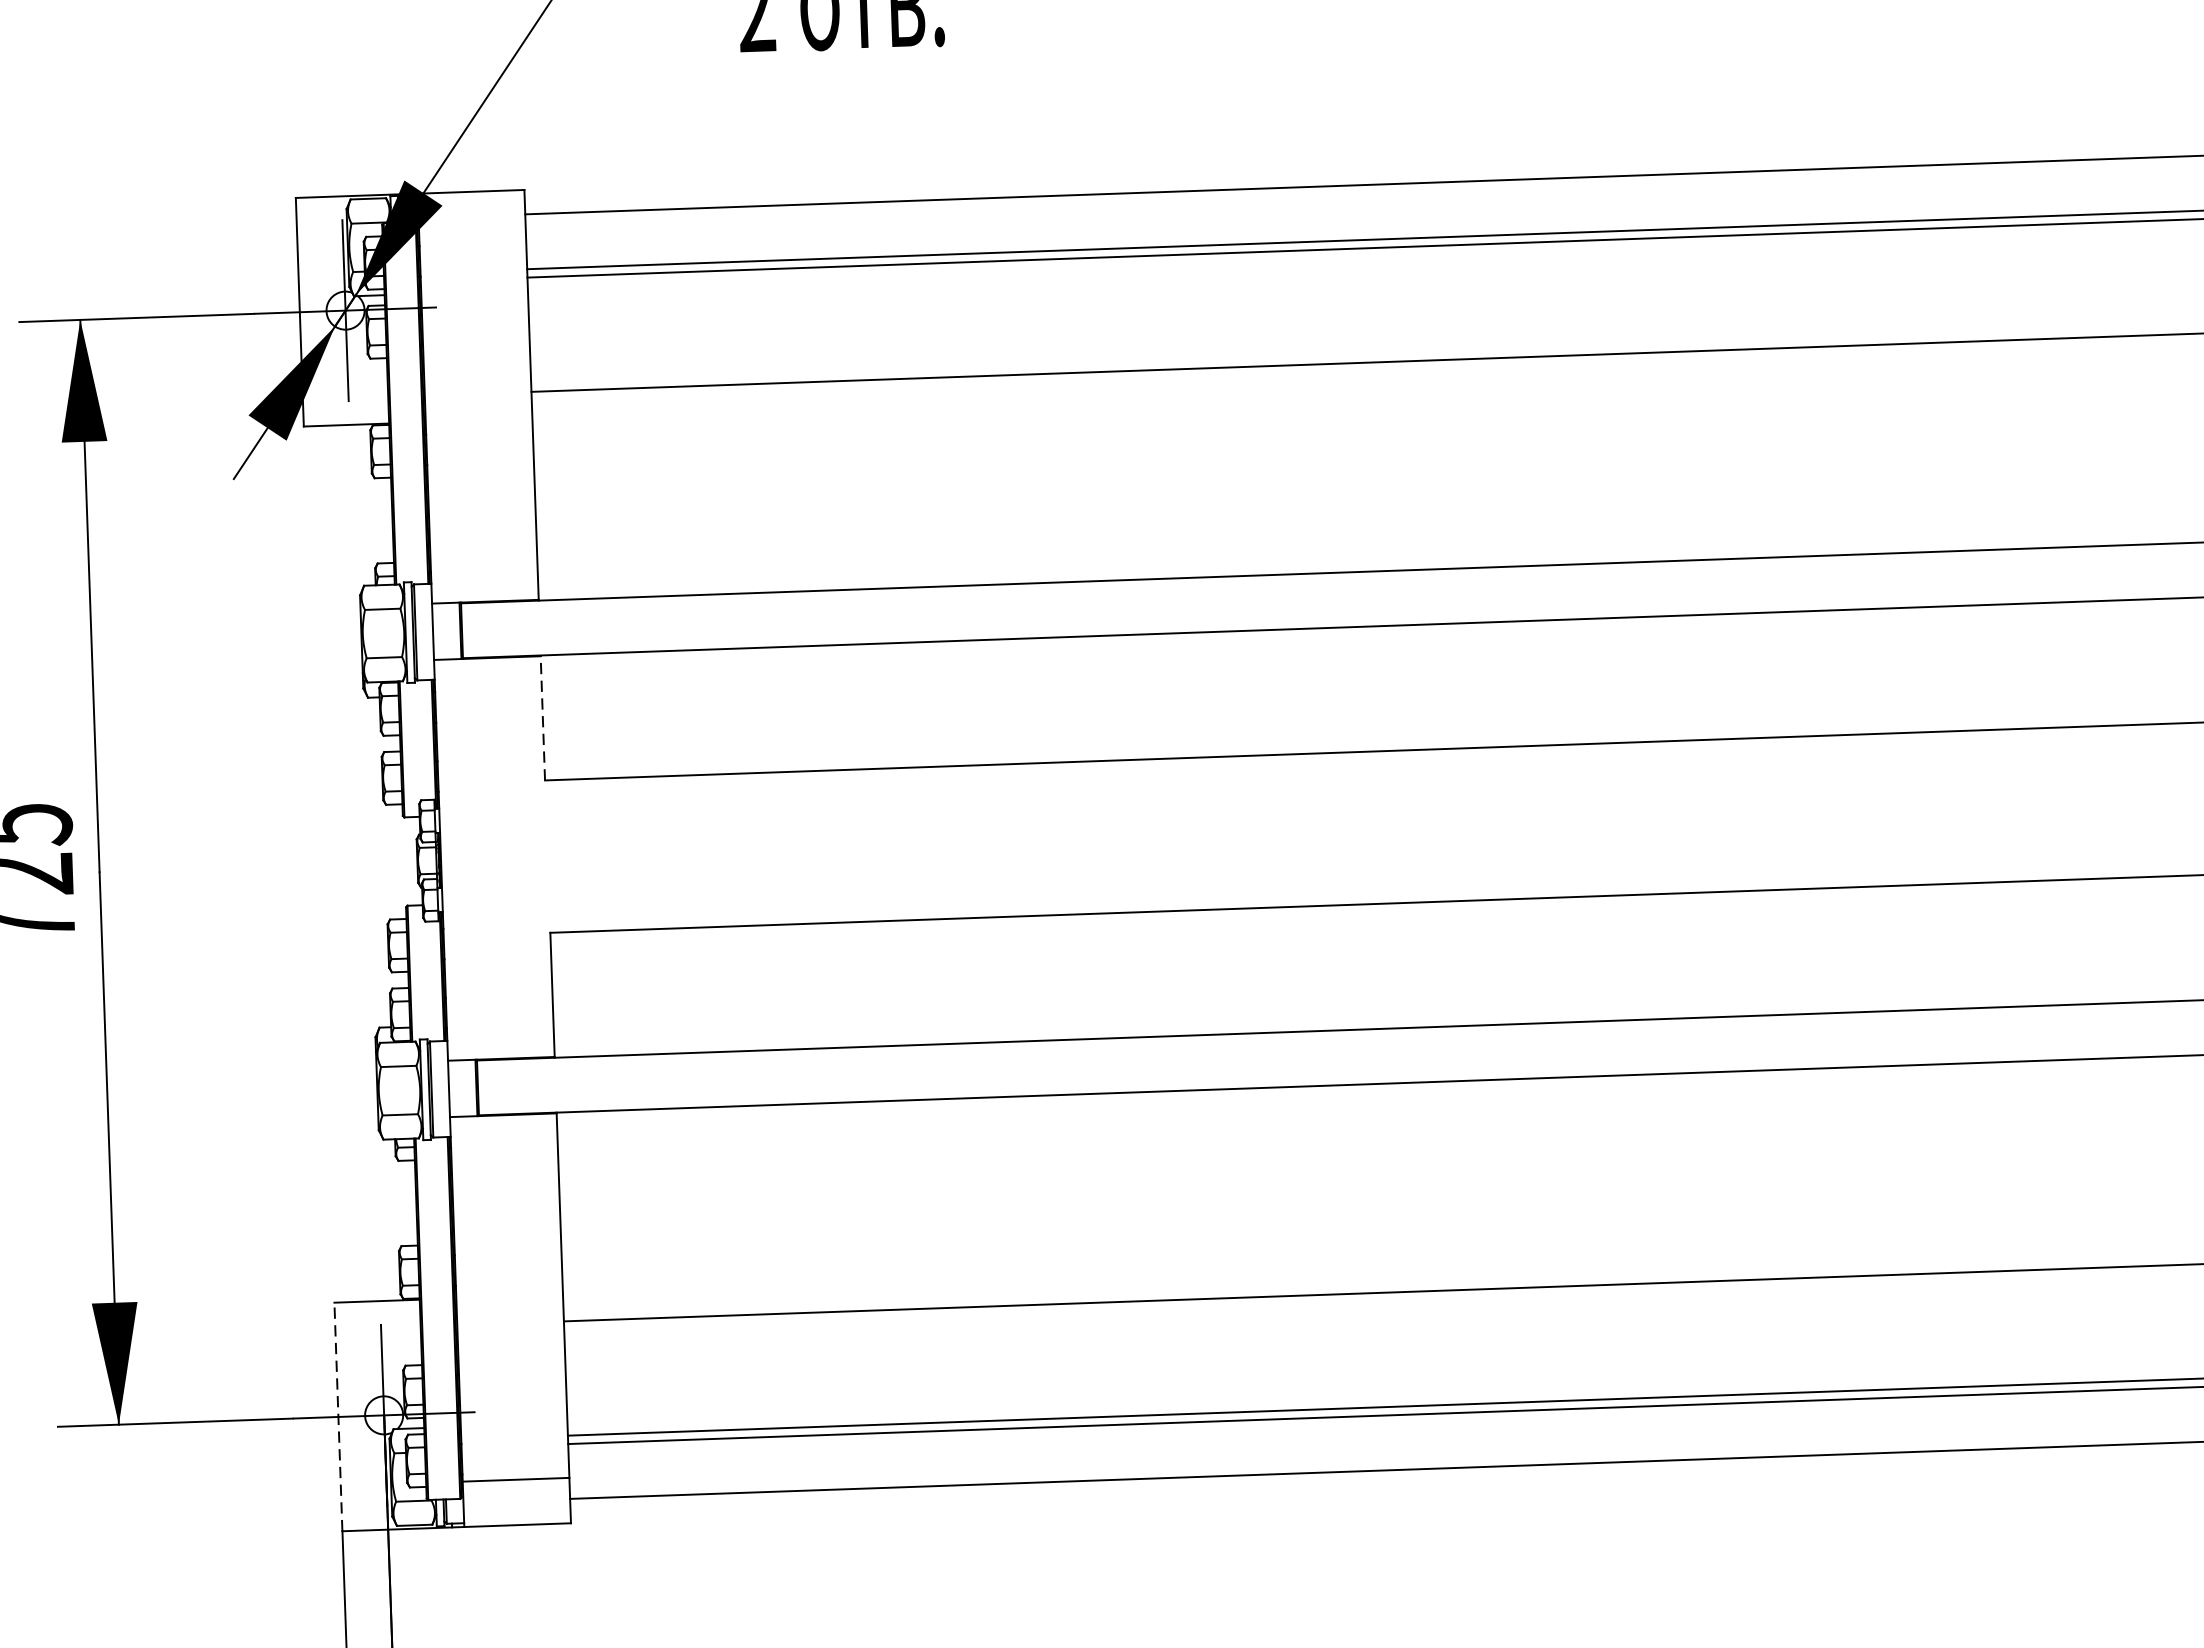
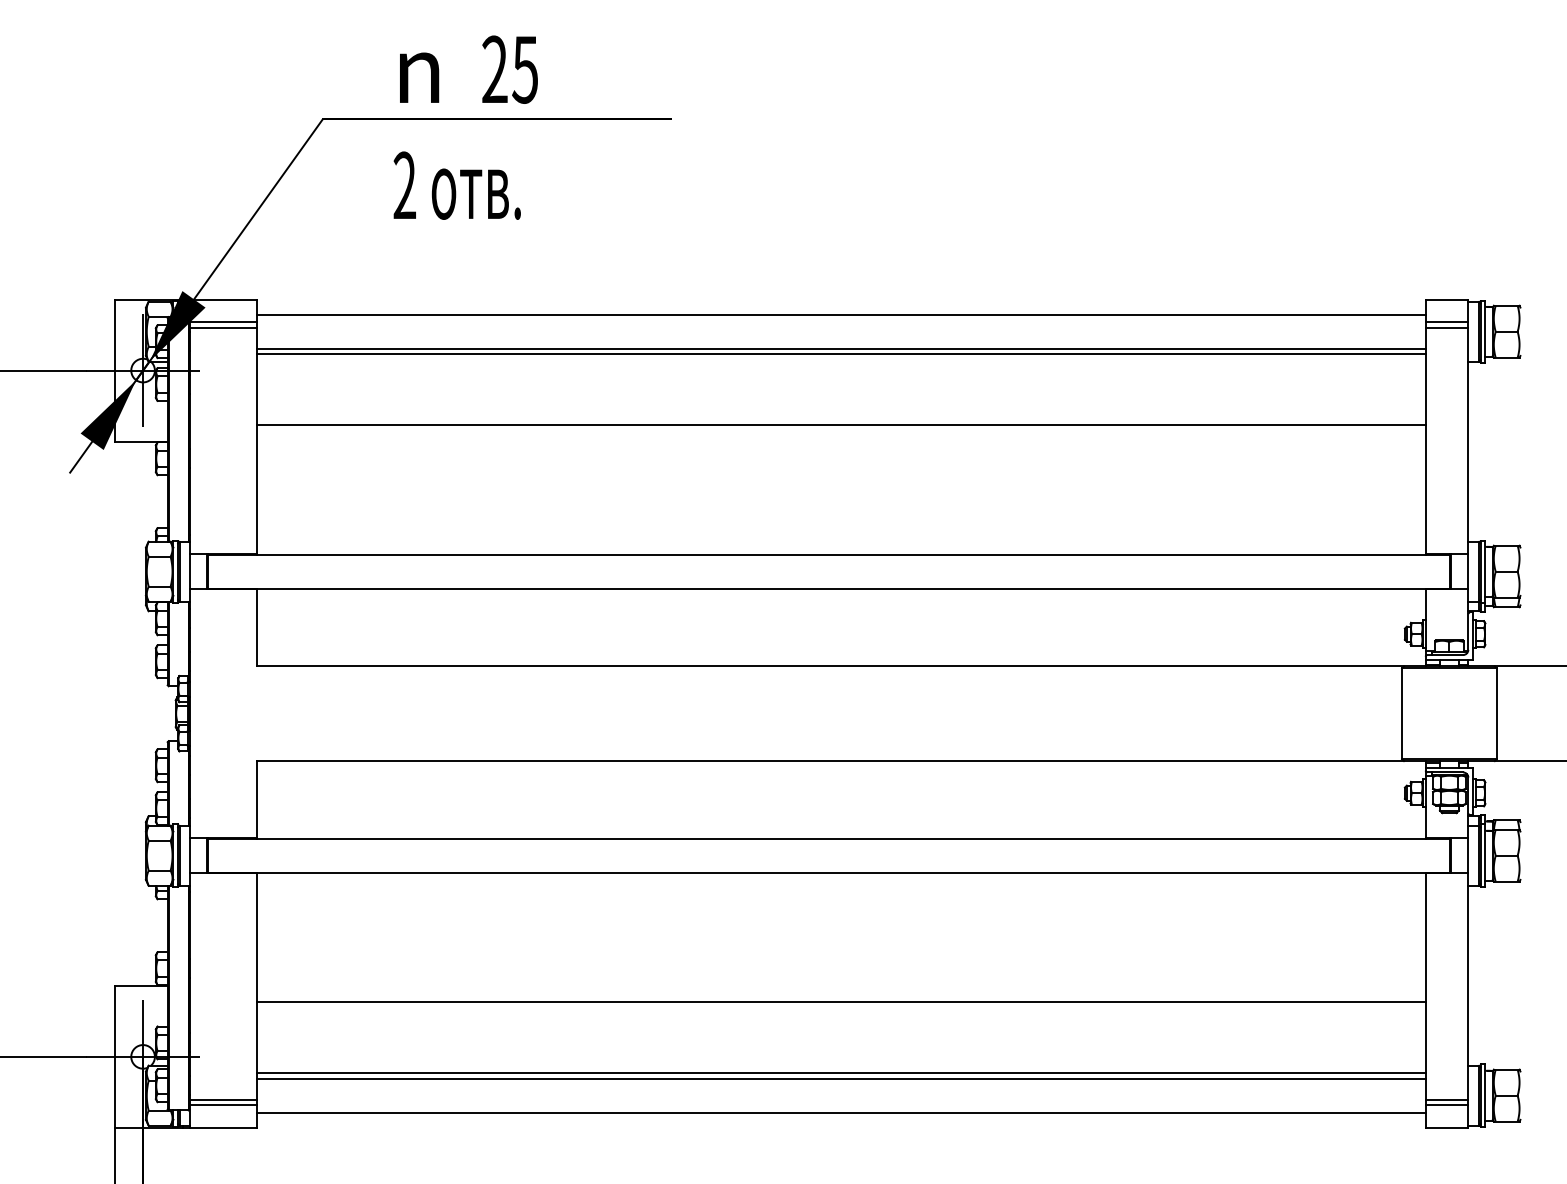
line: (472, 228) -> (223, 322), added
line: (472, 236) -> (223, 327), added
line: (542, 717) -> (256, 627), dashed -> solid
line: (338, 1416) -> (114, 1056), dashed -> solid
line: (516, 1489) -> (223, 1105), added

